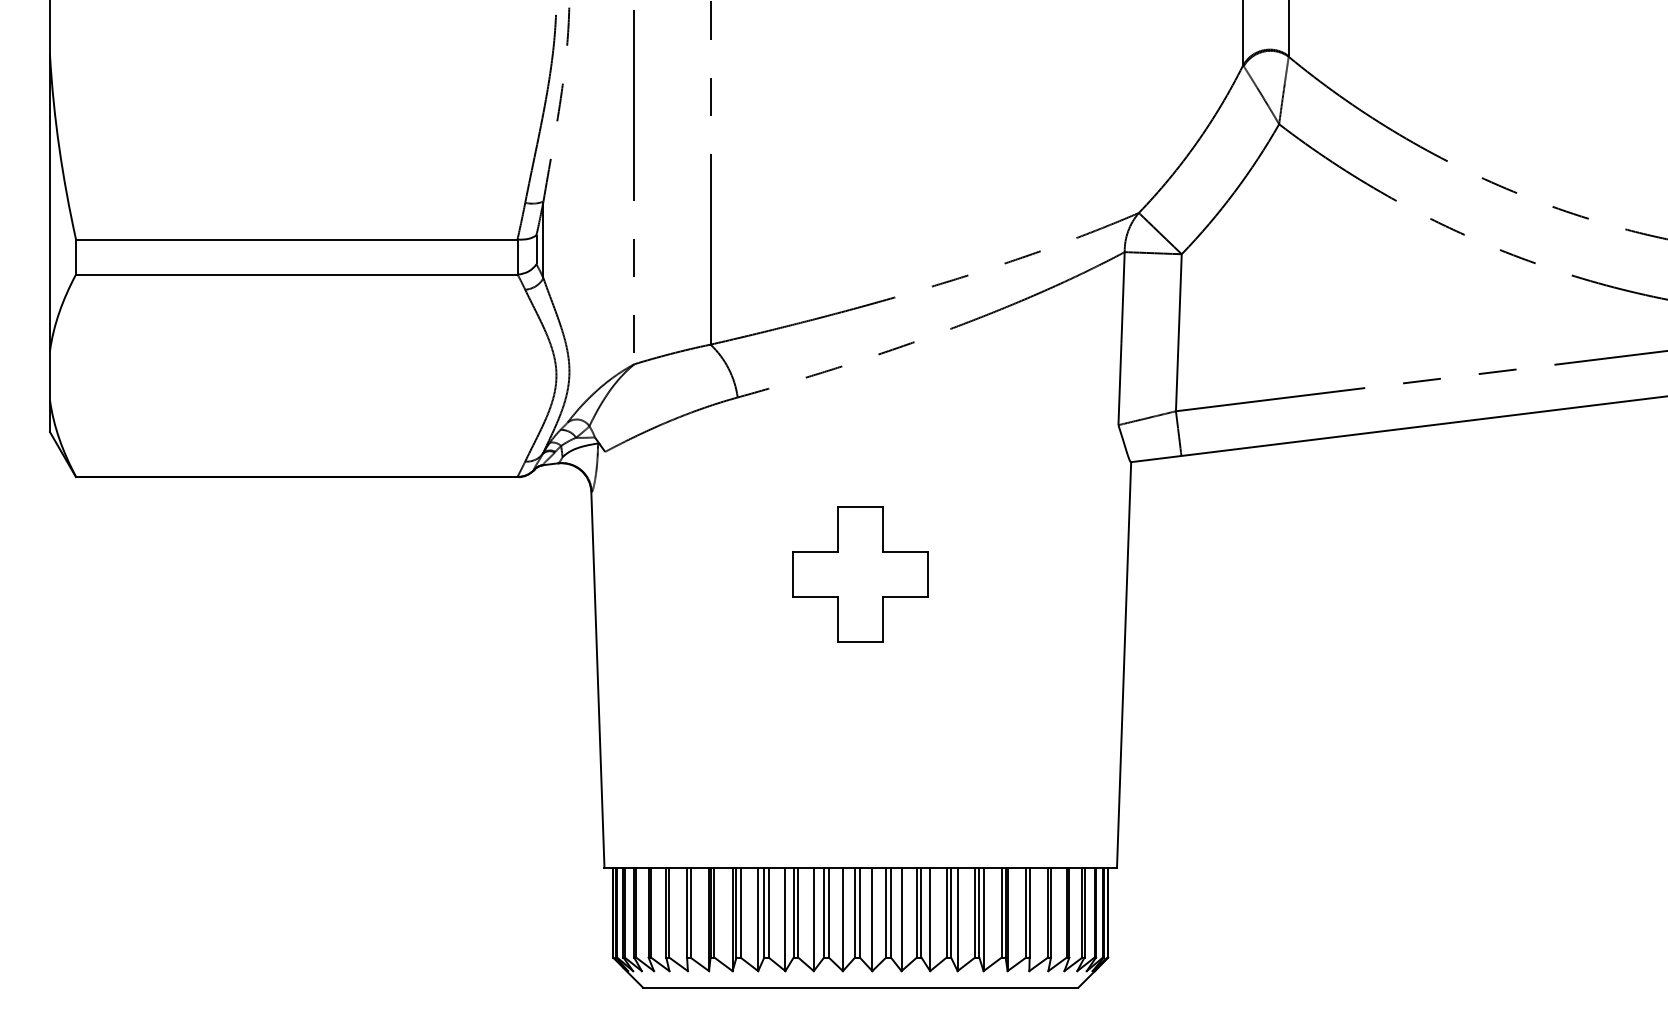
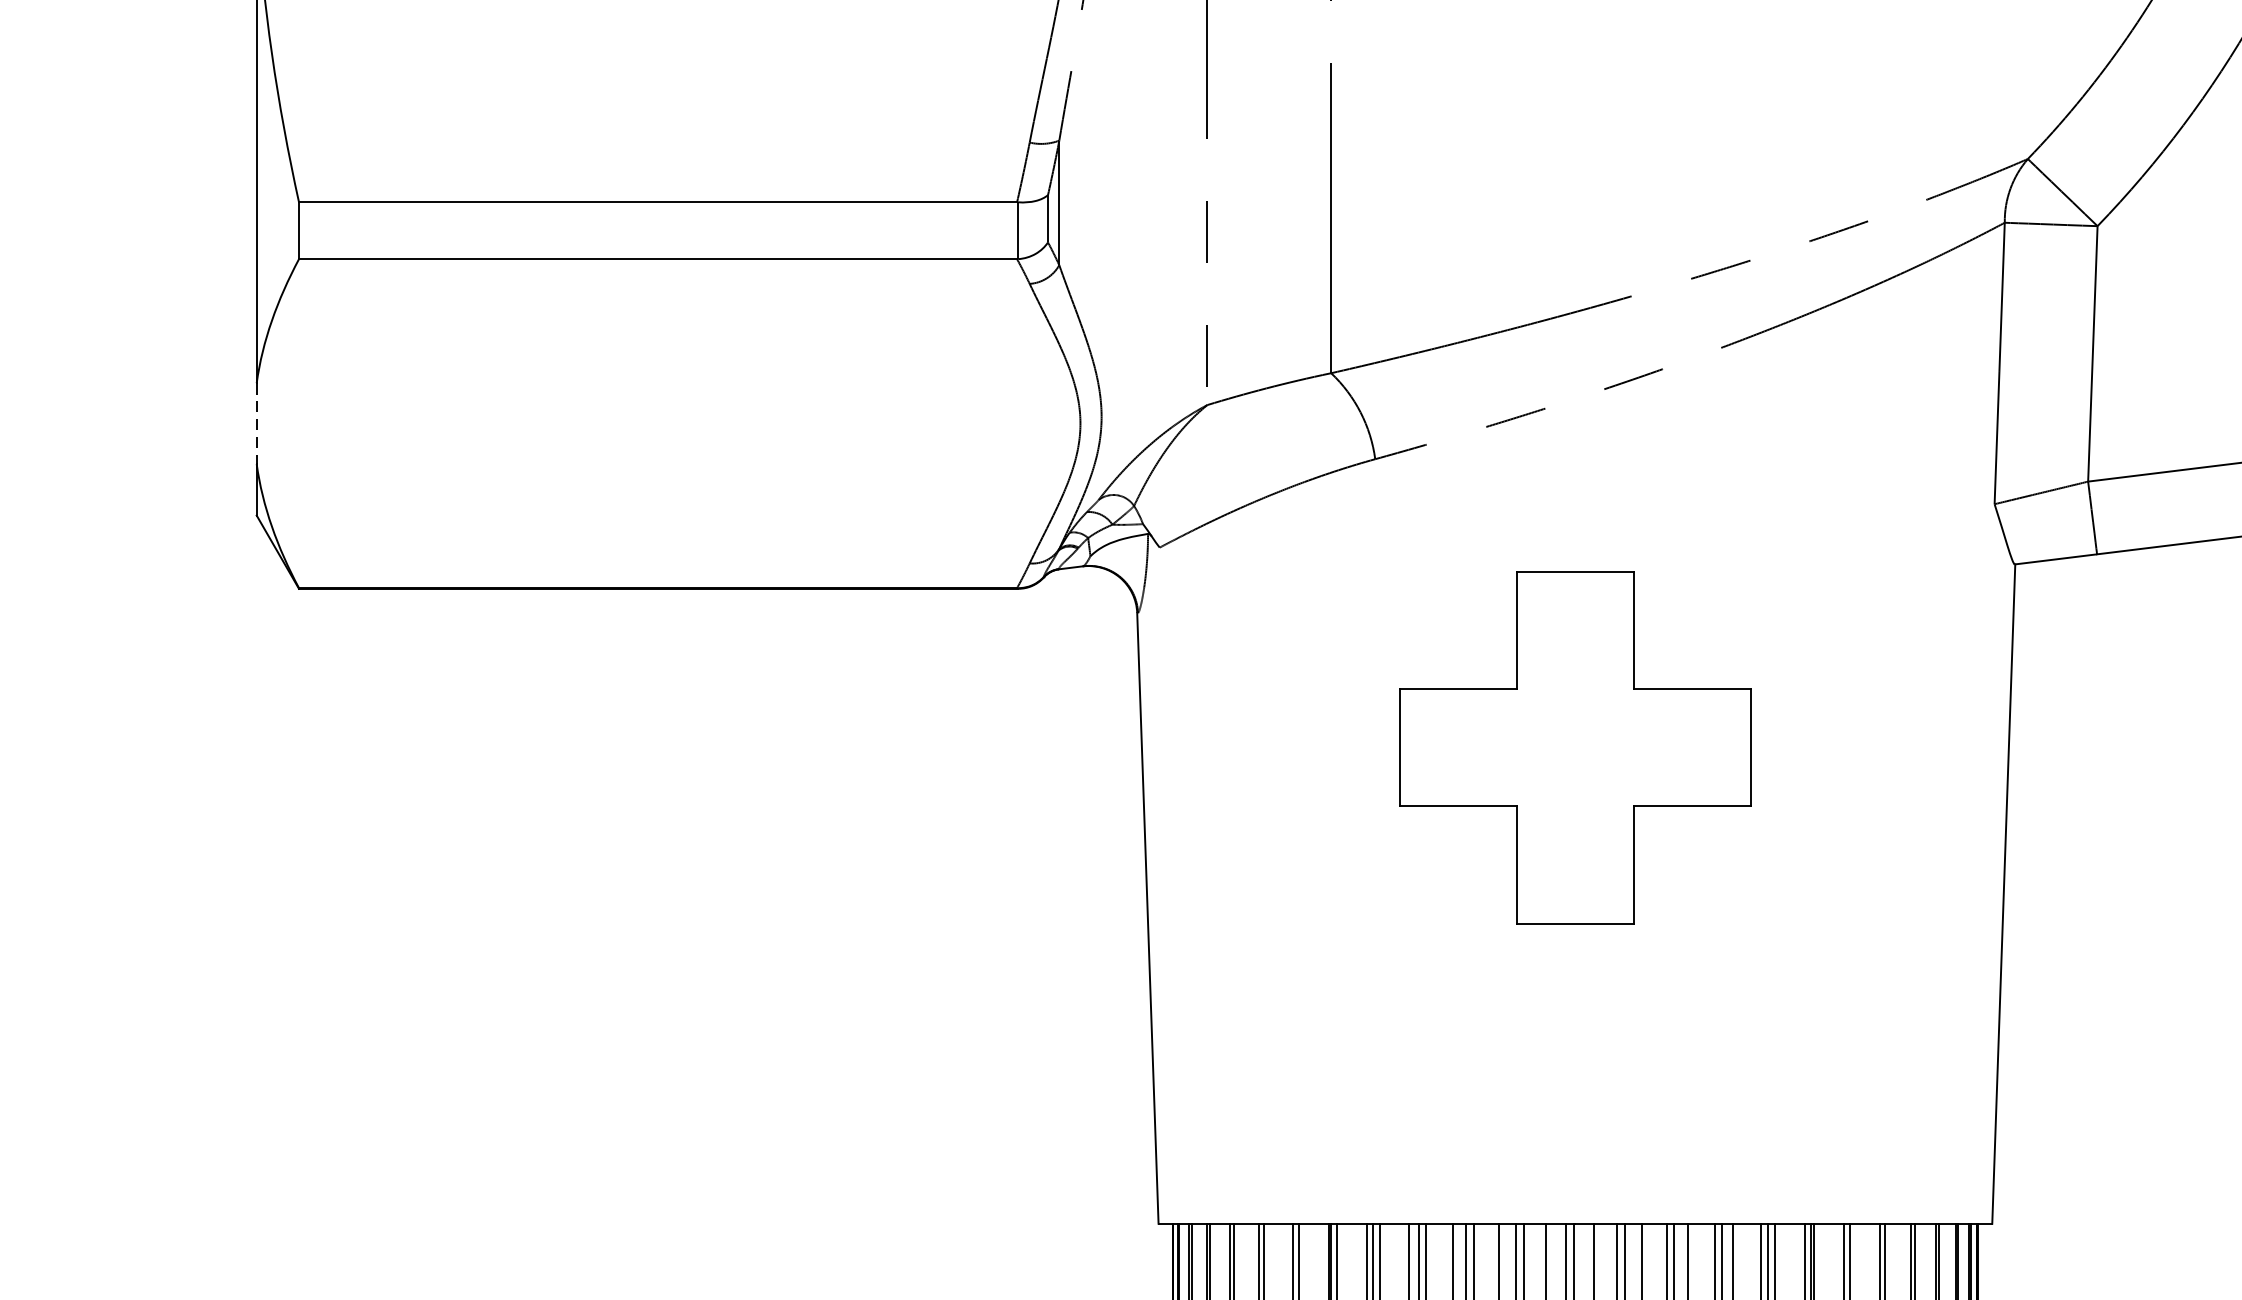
line: (50, 375) -> (257, 423), solid -> dashed
part: (860, 574) -> (1575, 747), size x1.6

